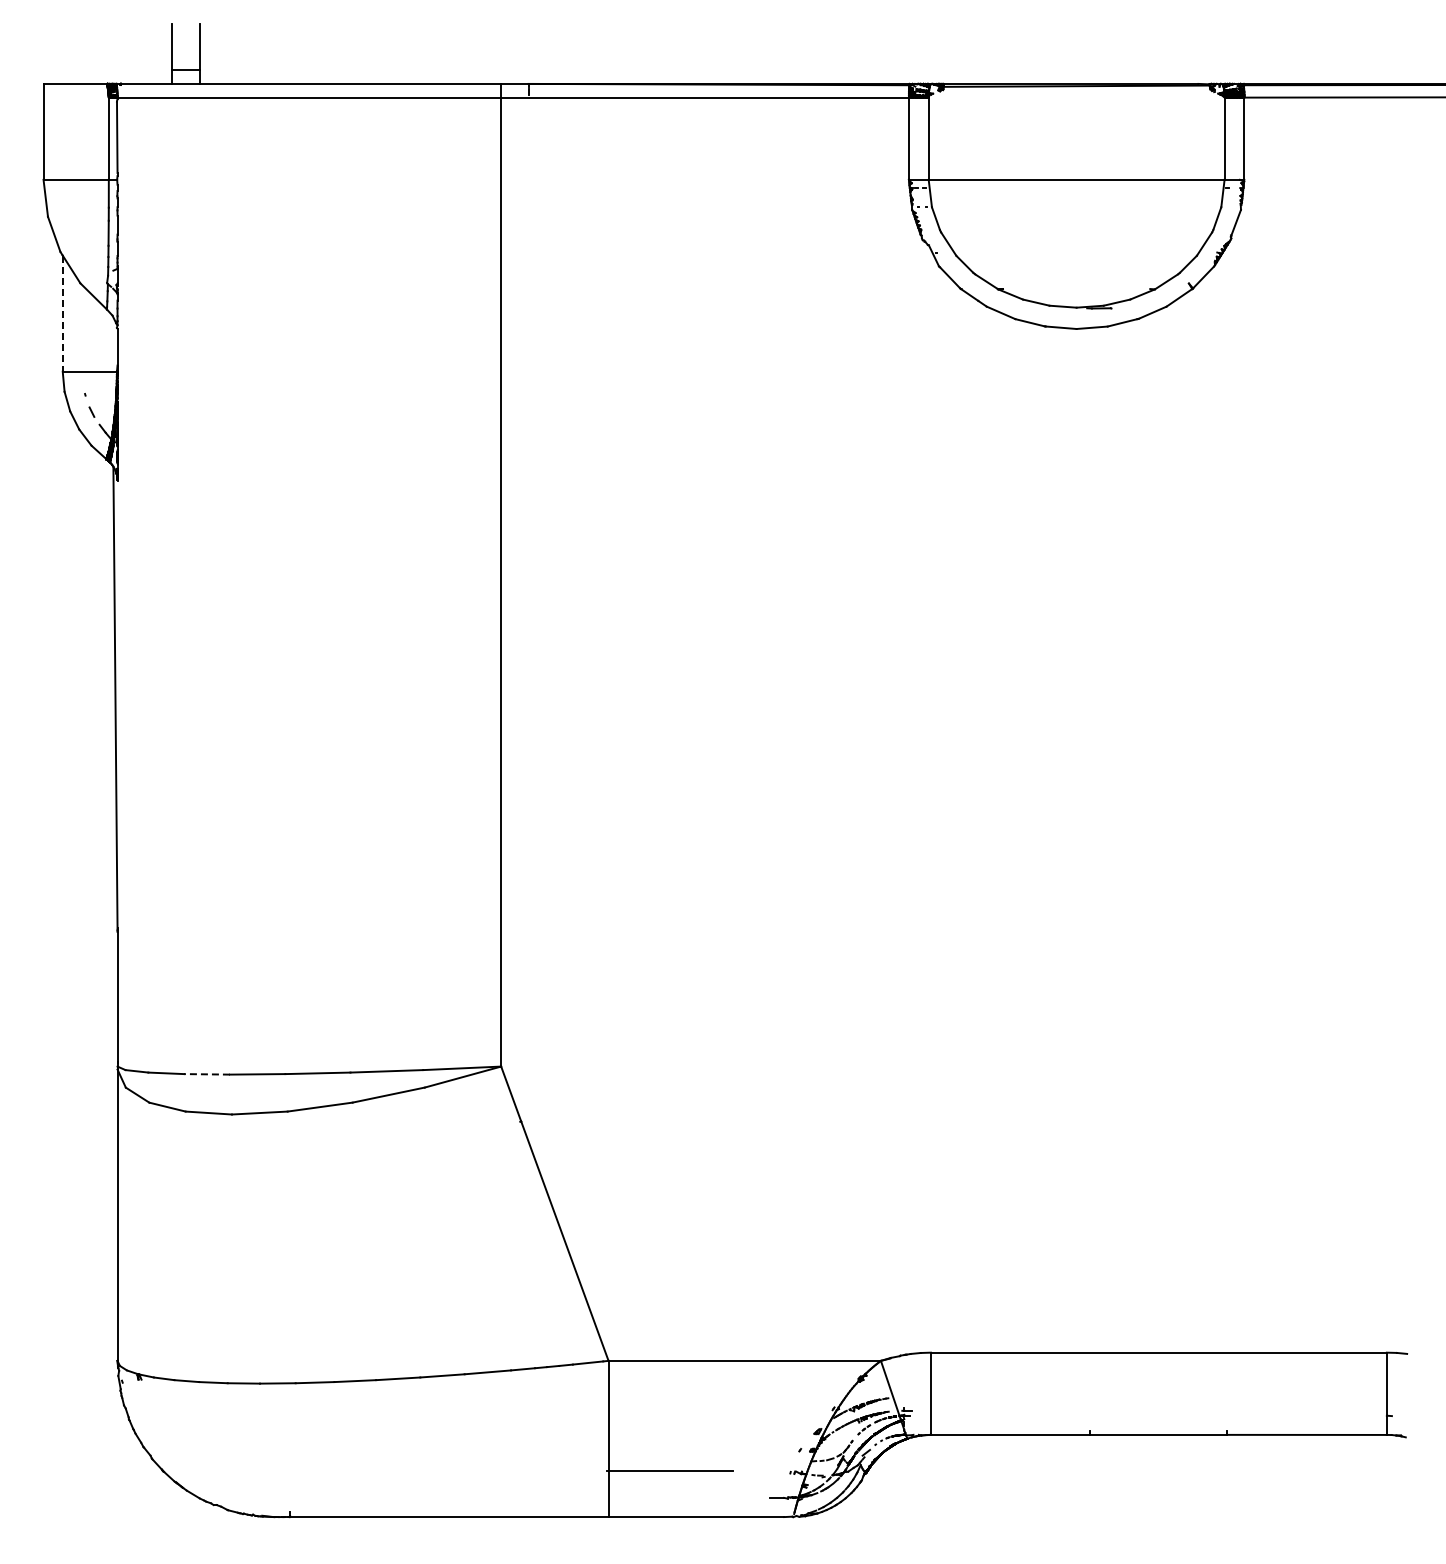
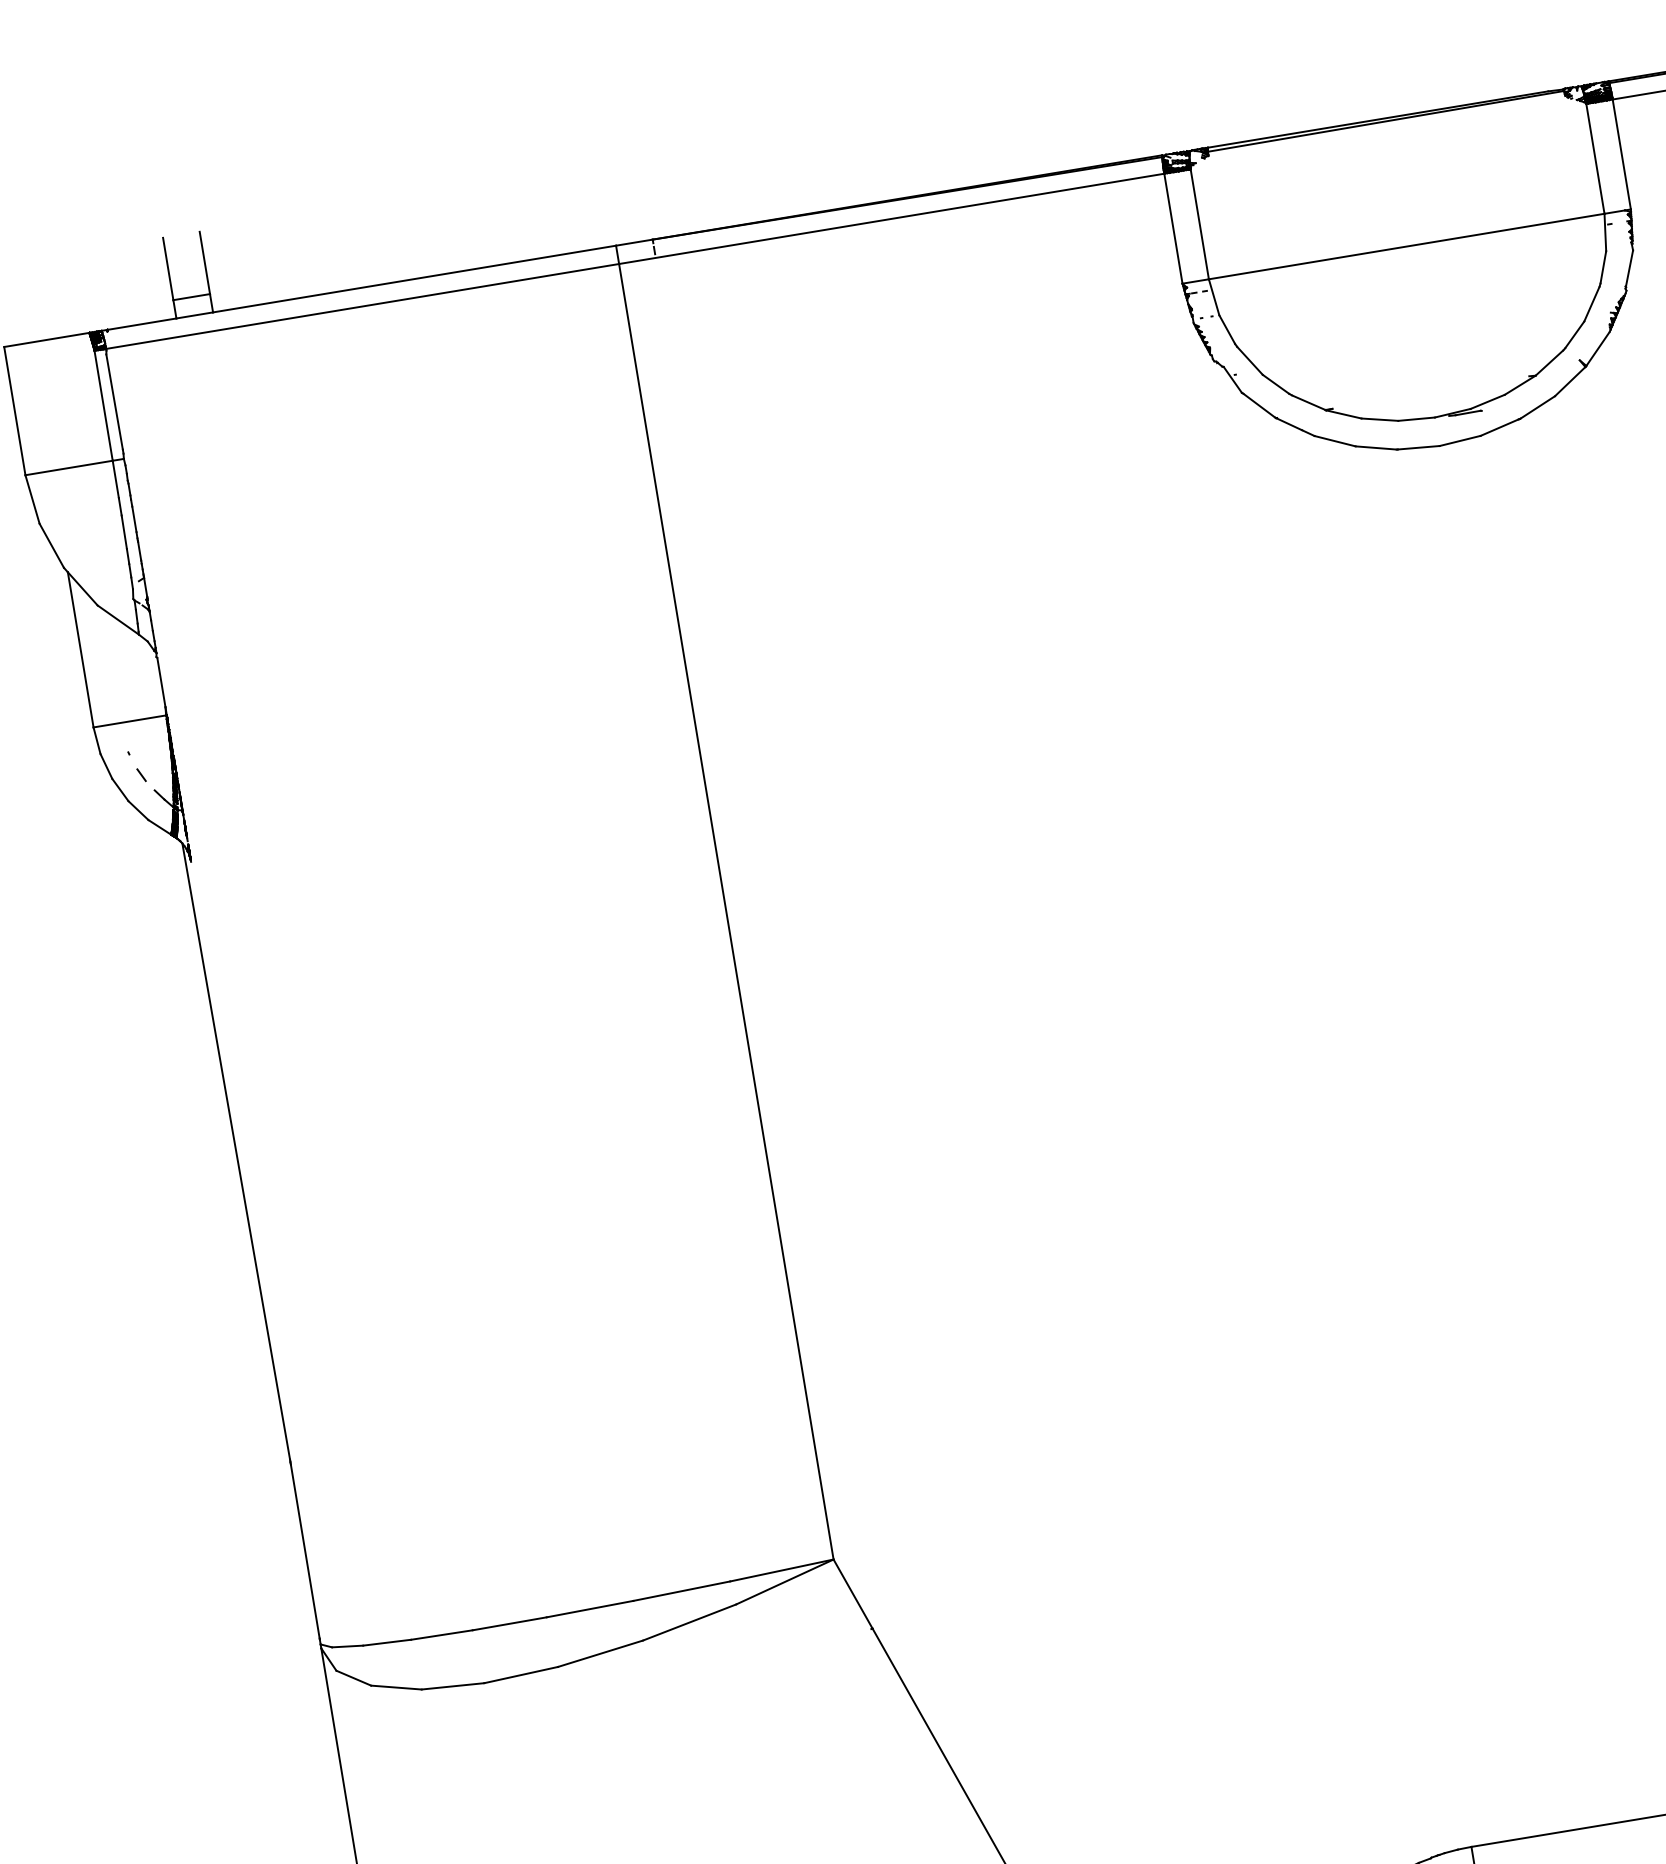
line: (62, 314) -> (80, 651), dashed -> solid
line: (206, 1074) -> (441, 1635), dashed -> solid

